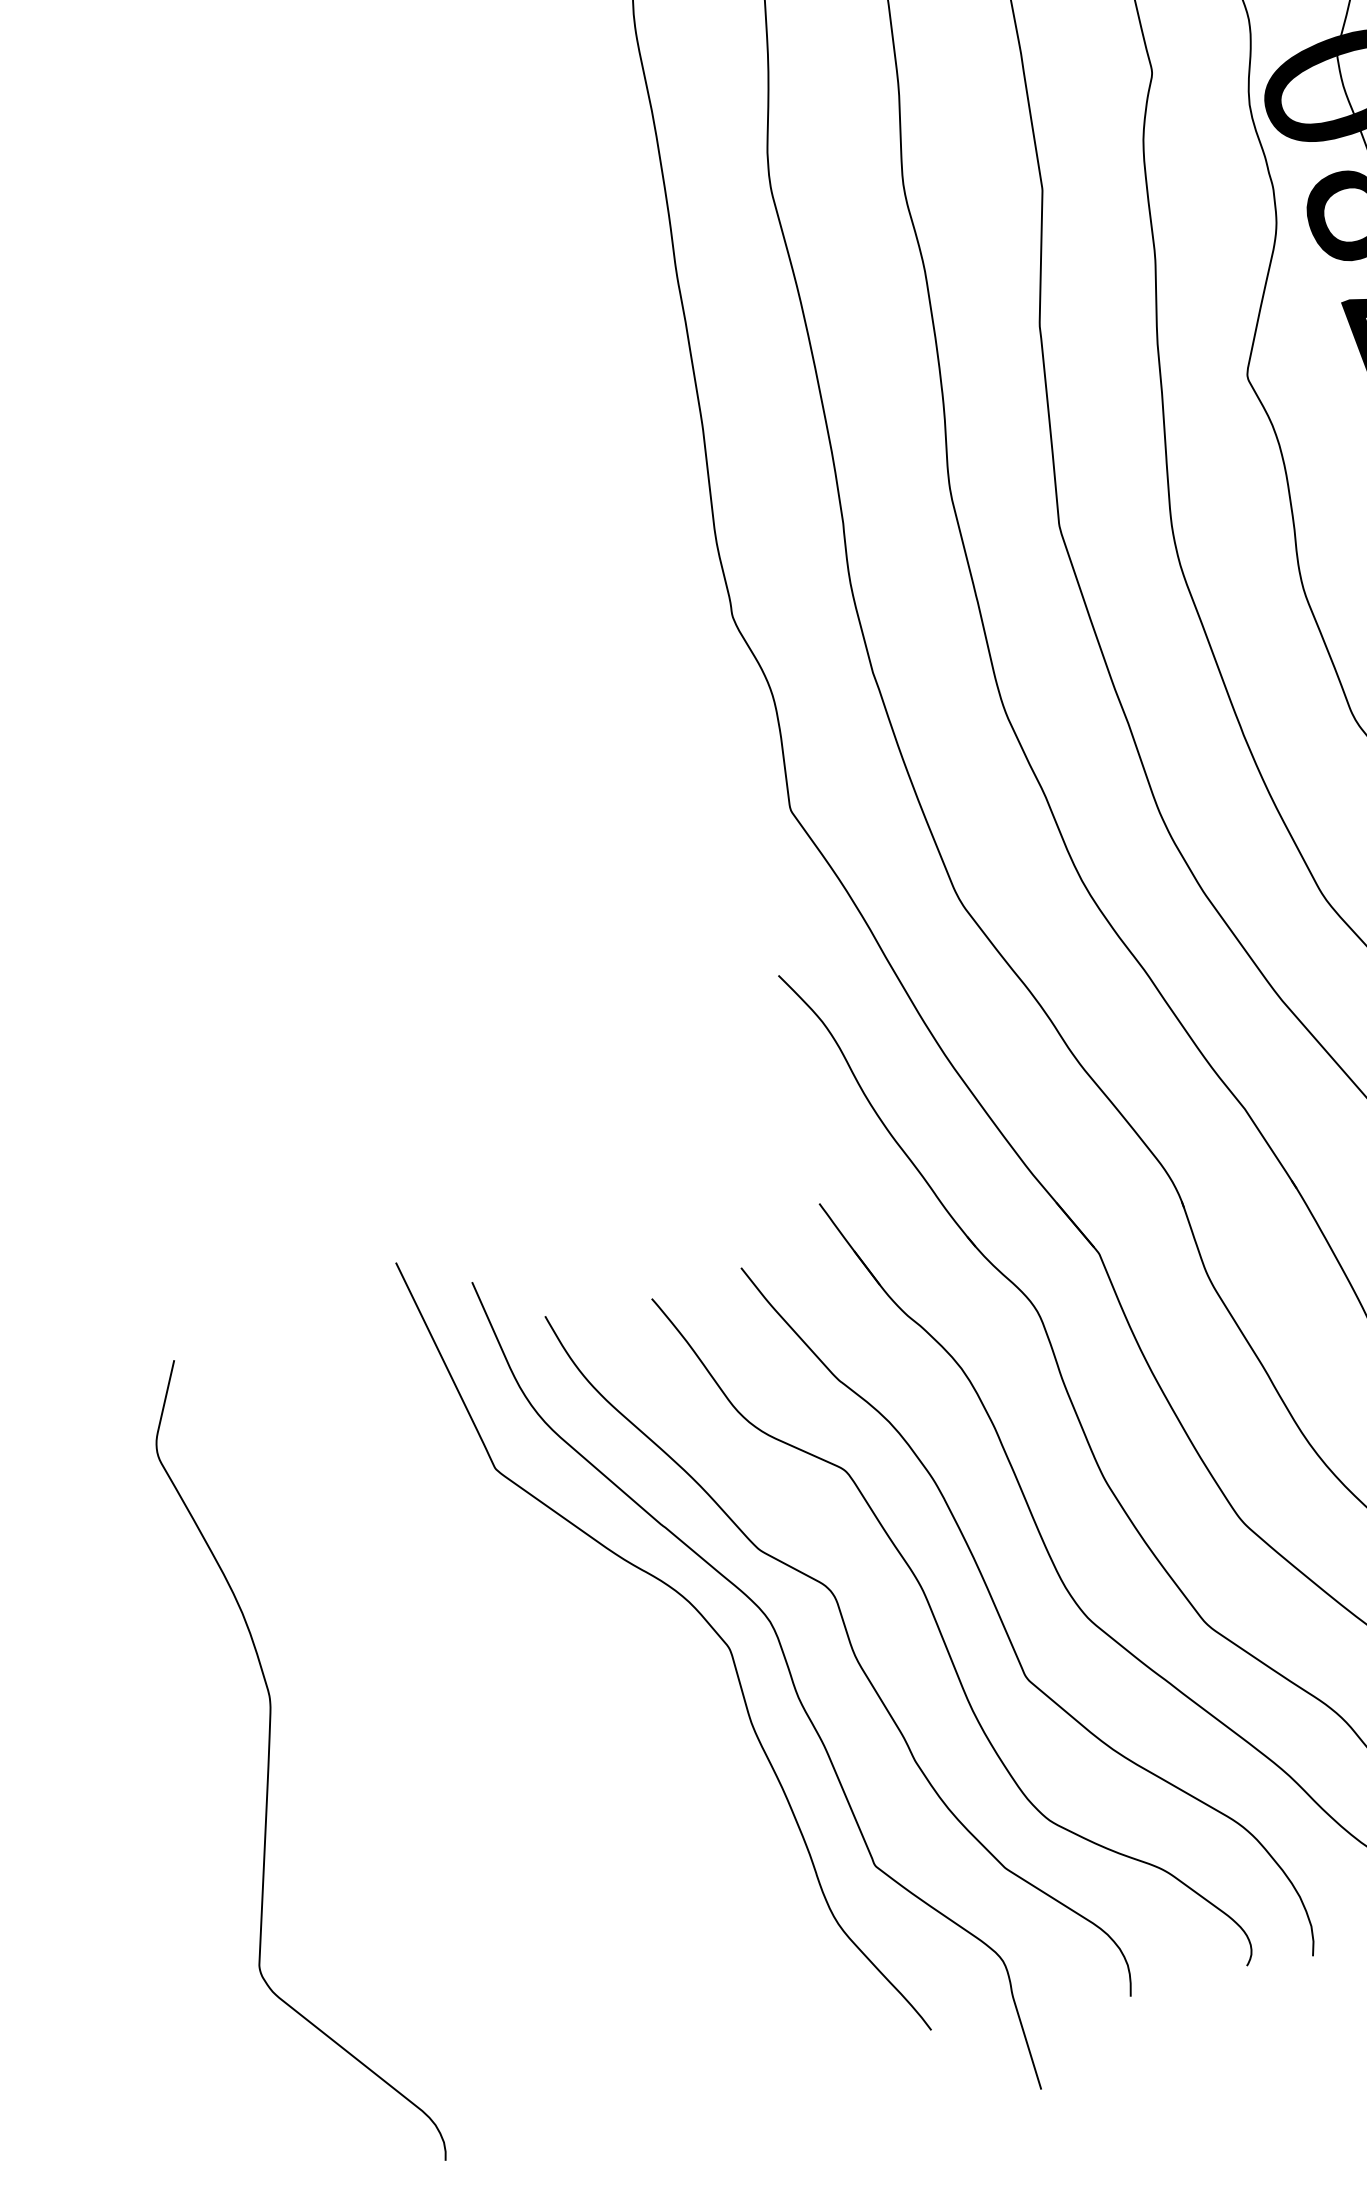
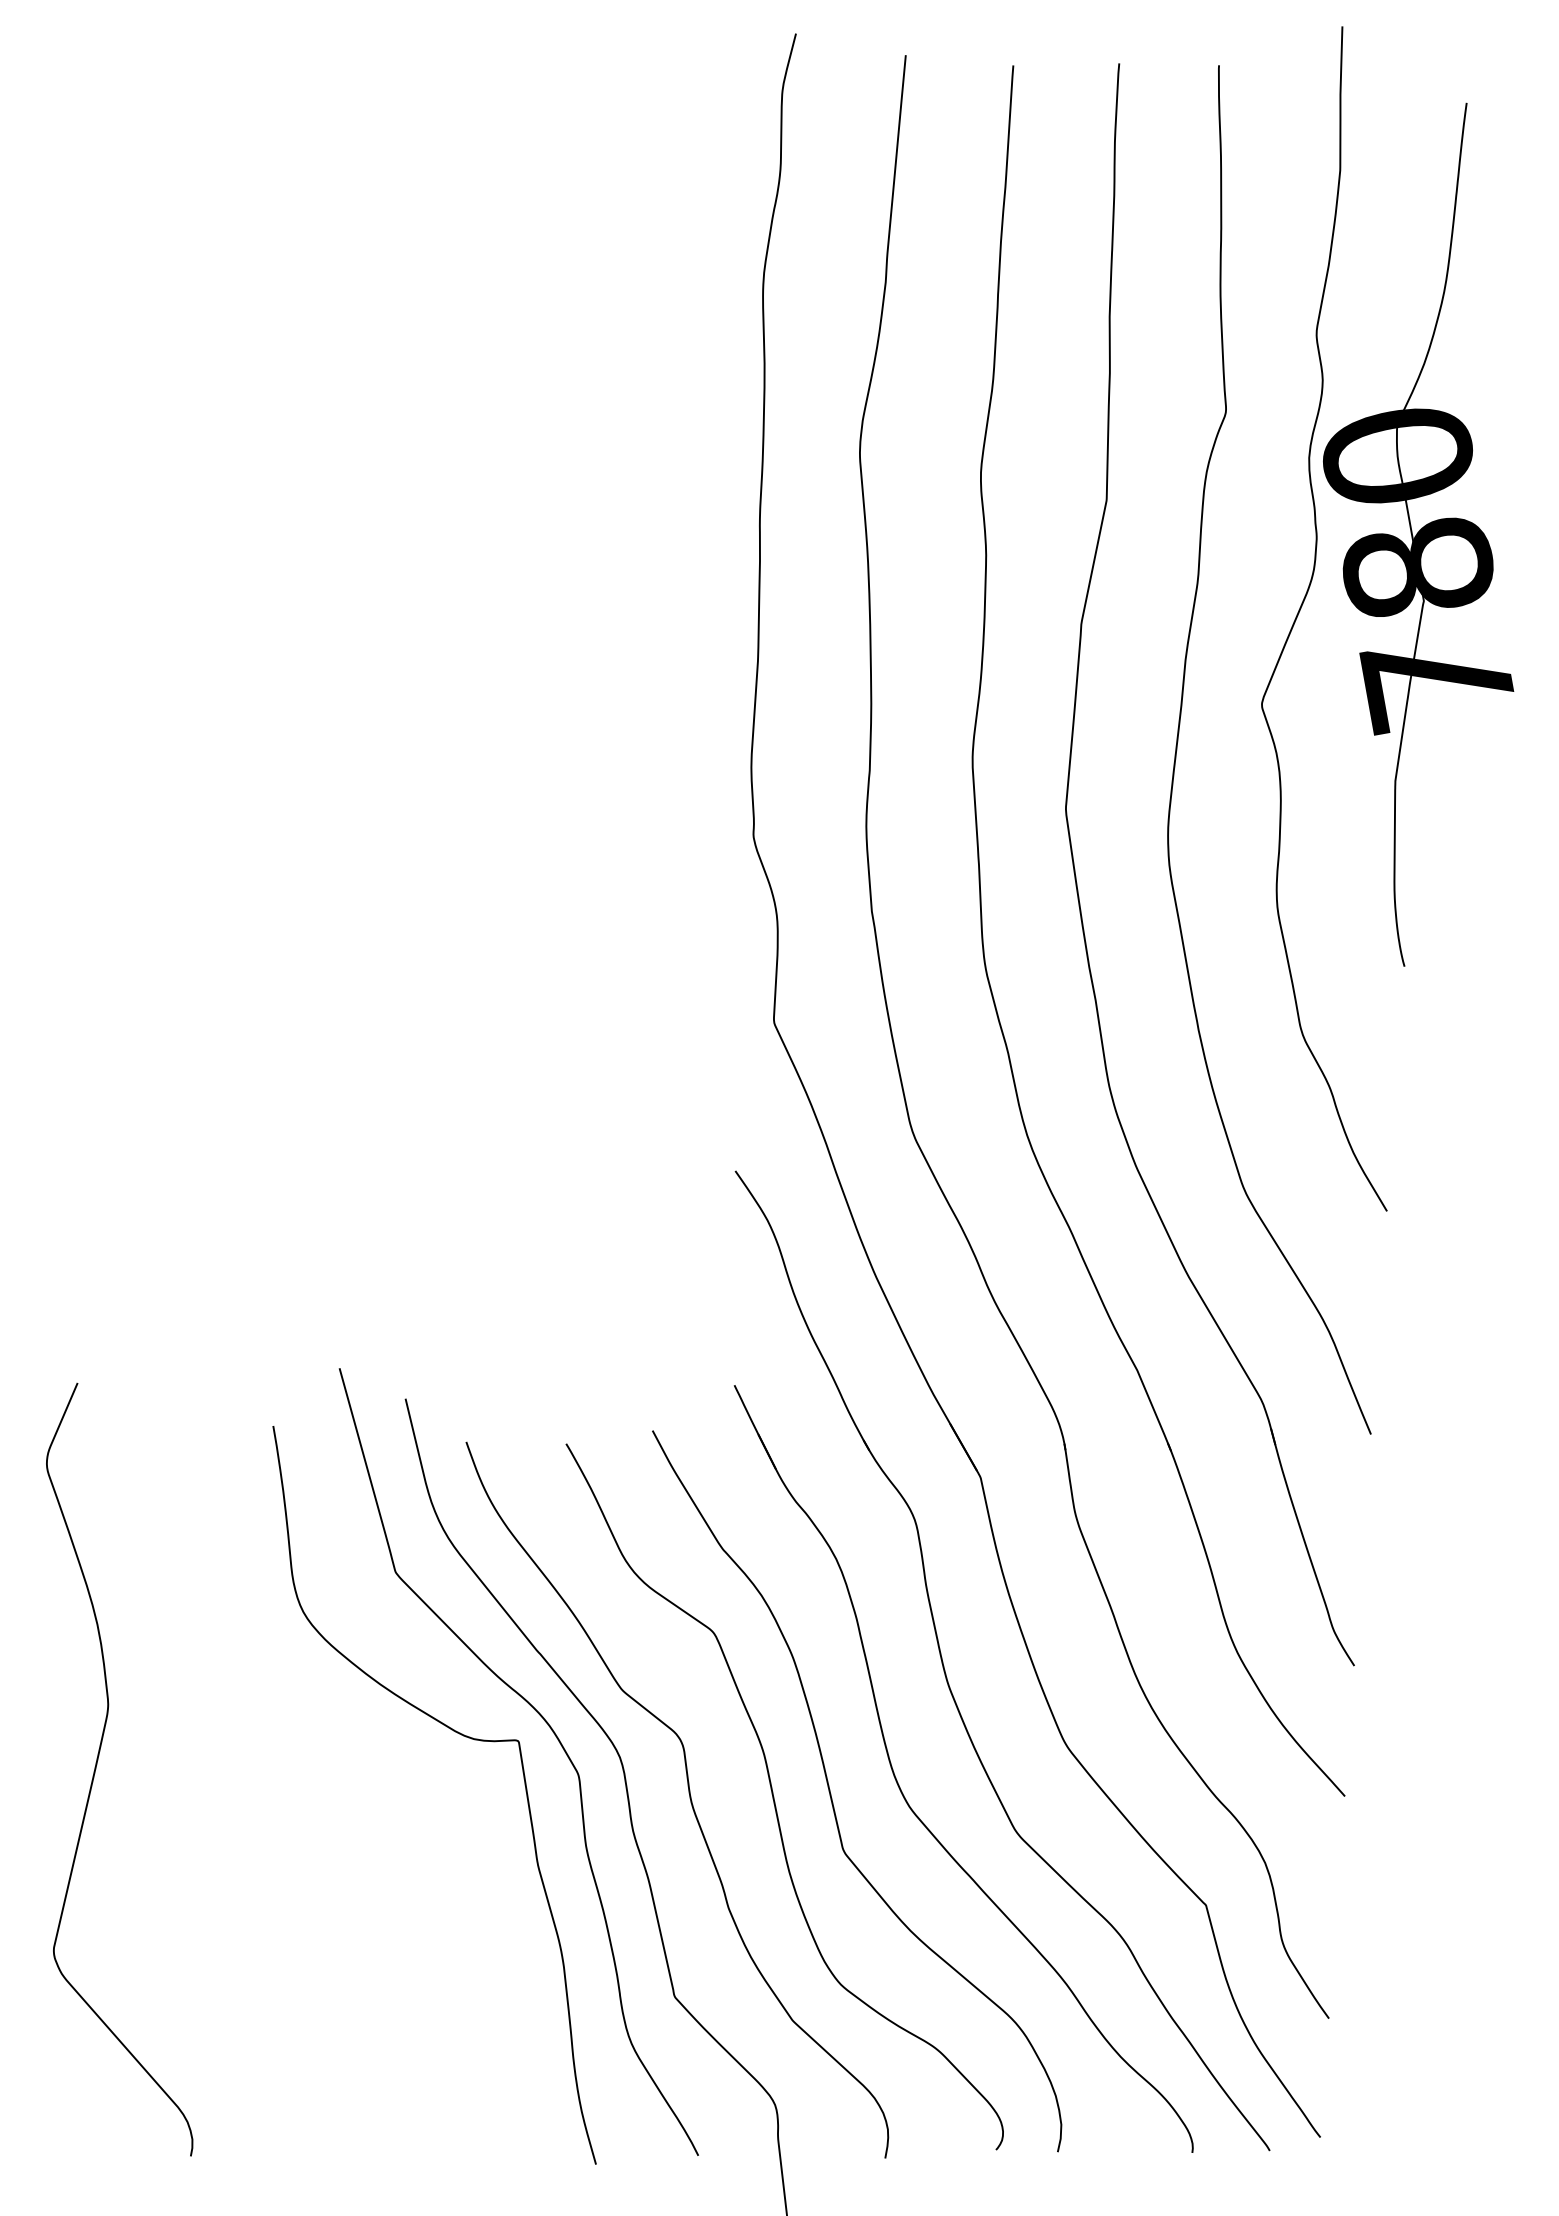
curve: (599, 1630) -> (463, 1736), added
curve: (269, 1762) -> (97, 1764), moved

